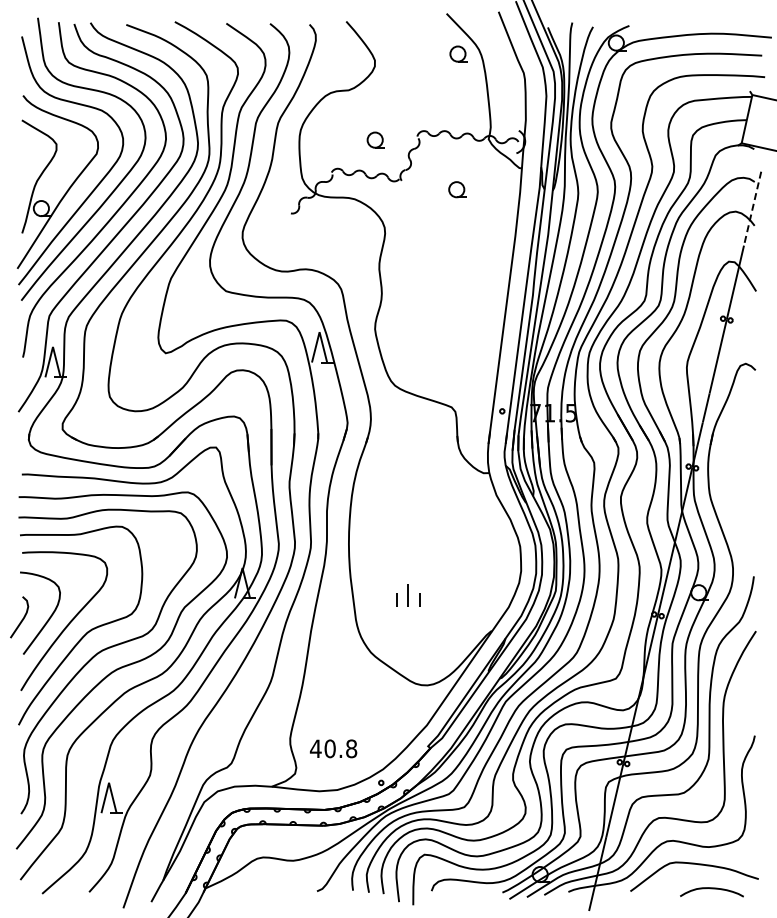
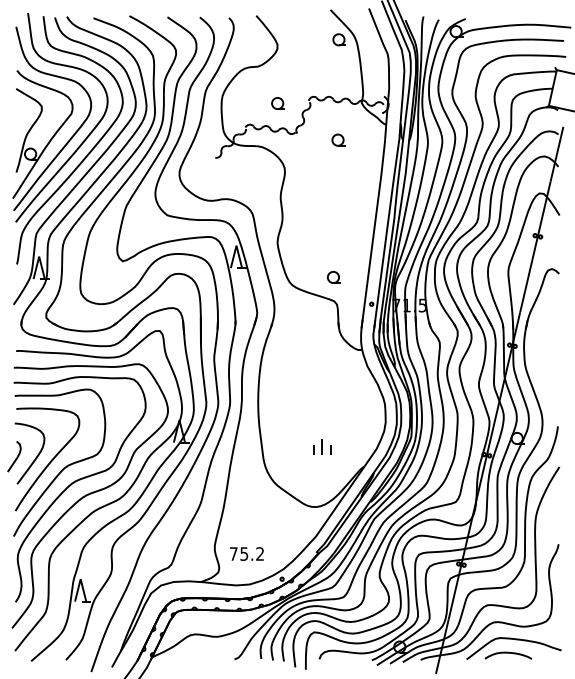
line: (752, 208) -> (556, 154), dashed -> solid
part: (451, 374) -> (334, 276), added
part: (408, 595) -> (322, 447), moved
text: (333, 748) -> (246, 553), 40.8 -> 75.2
curve: (711, 889) -> (508, 653), moved

